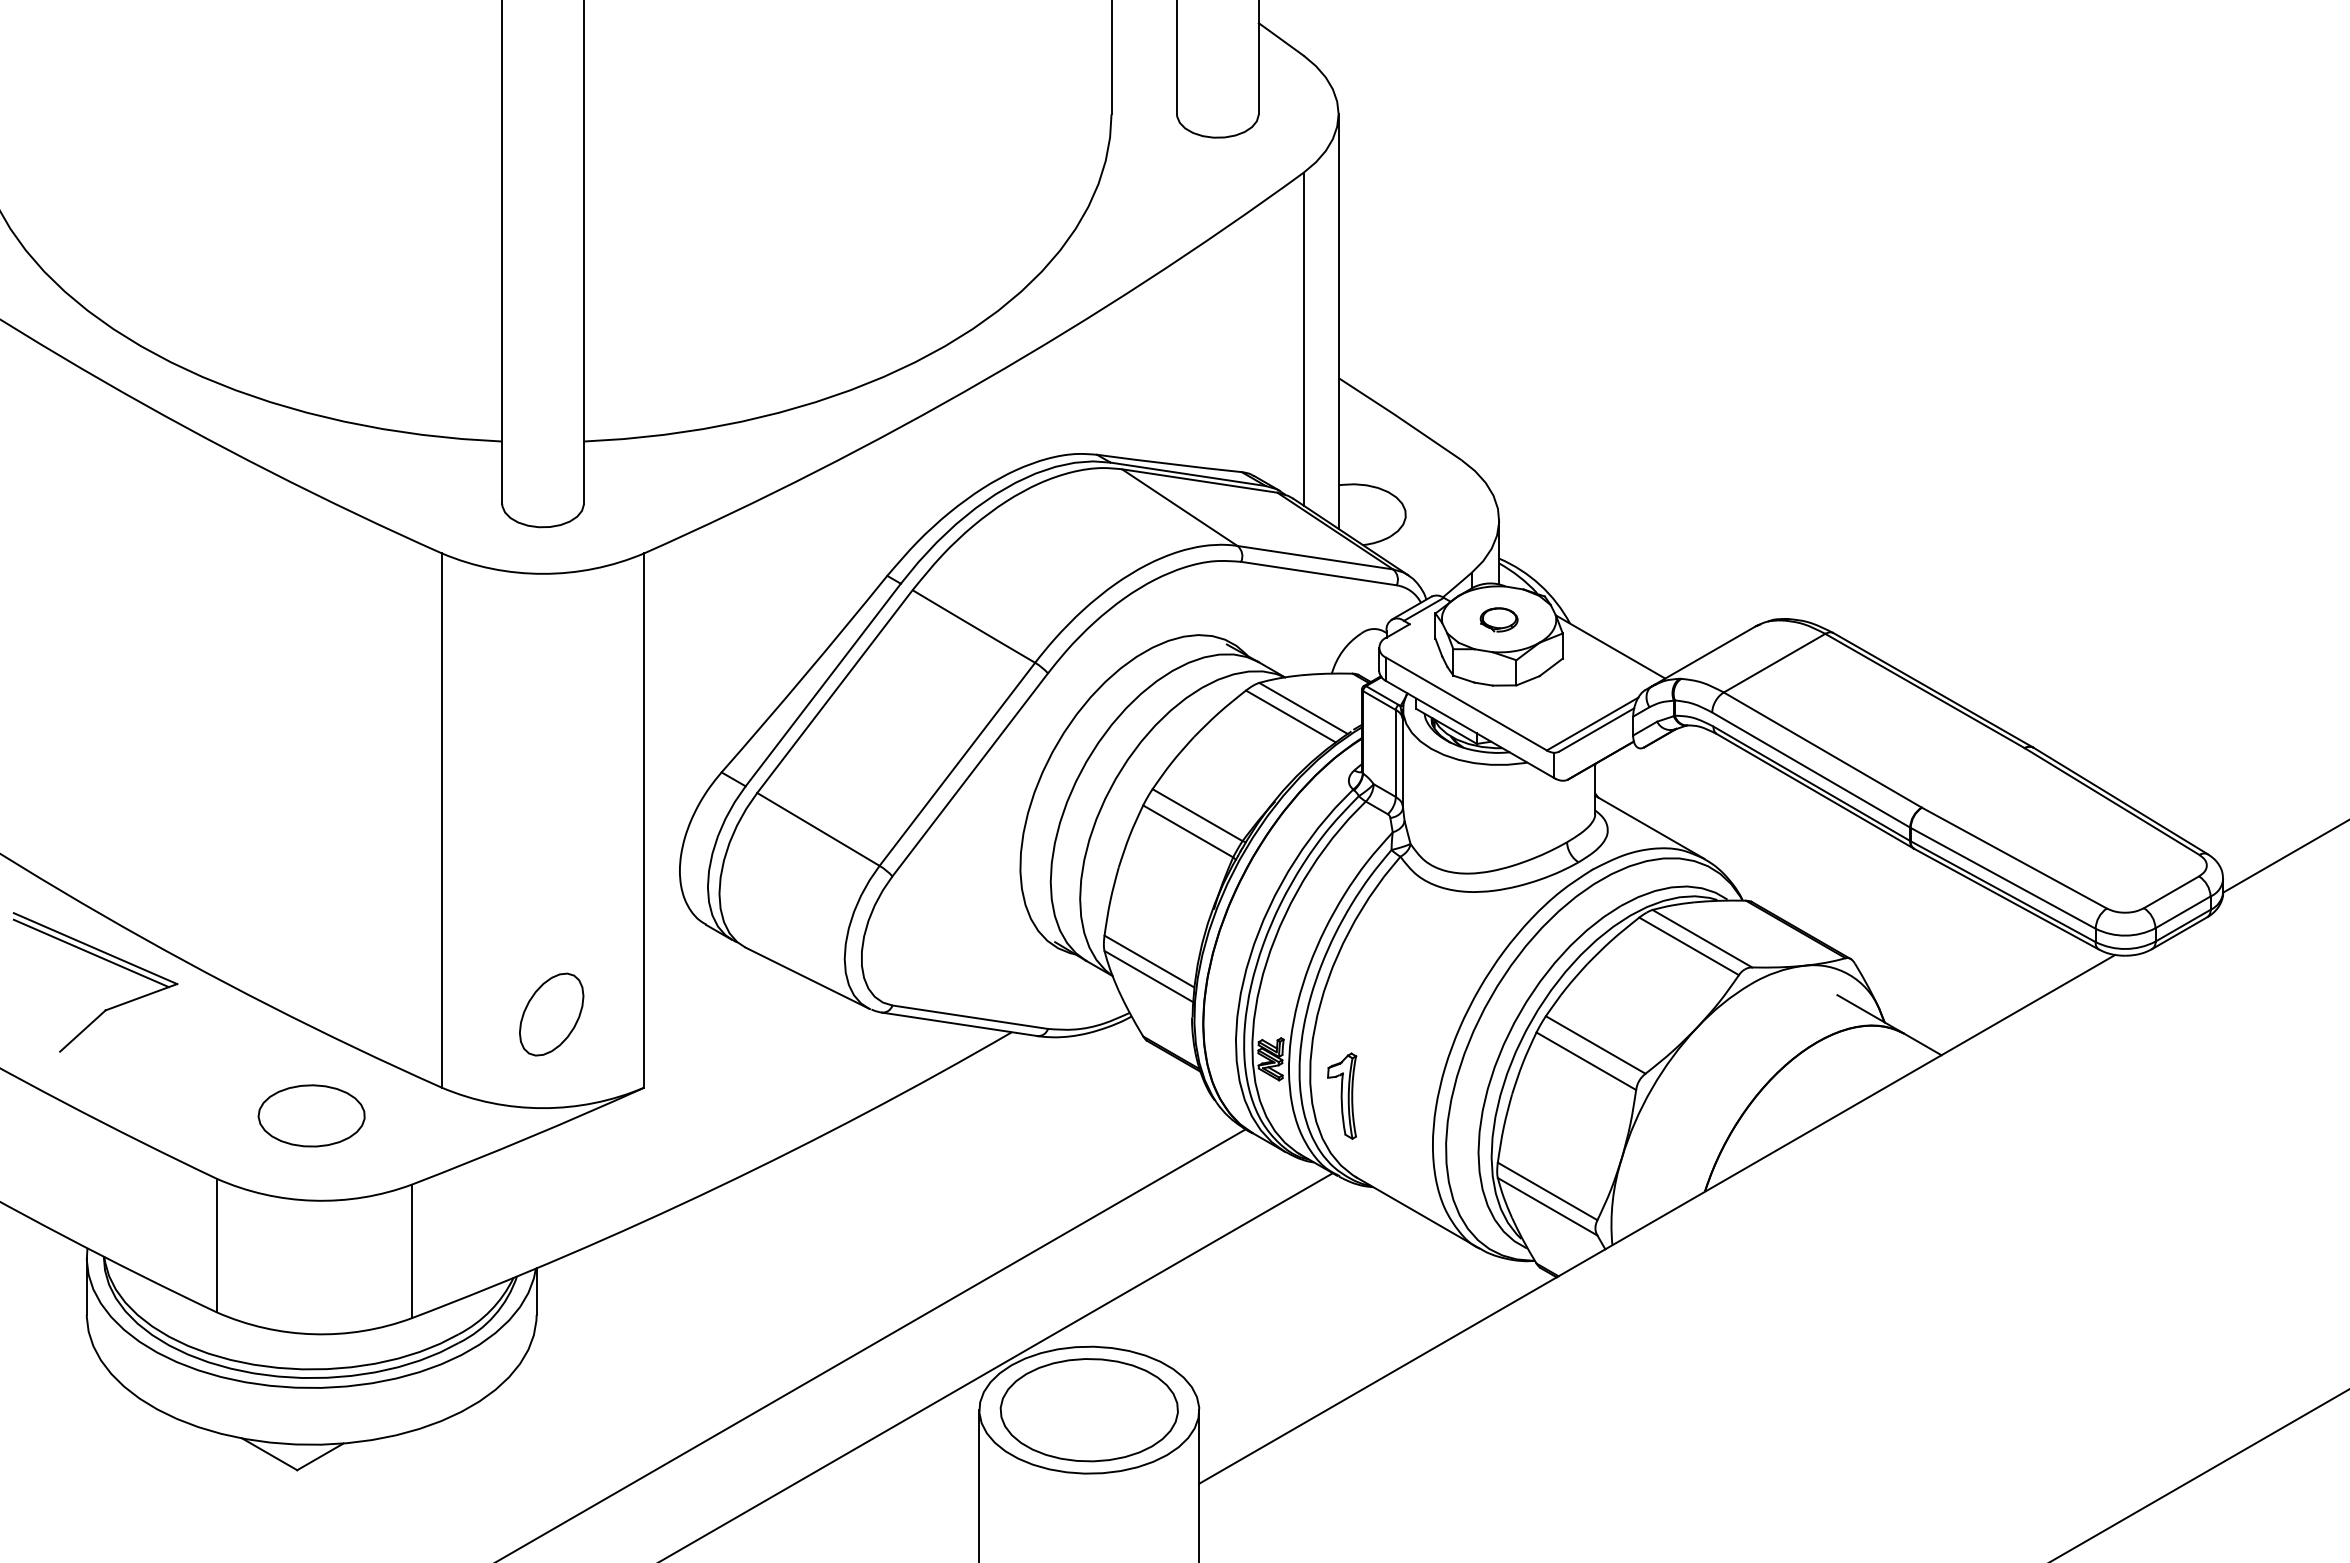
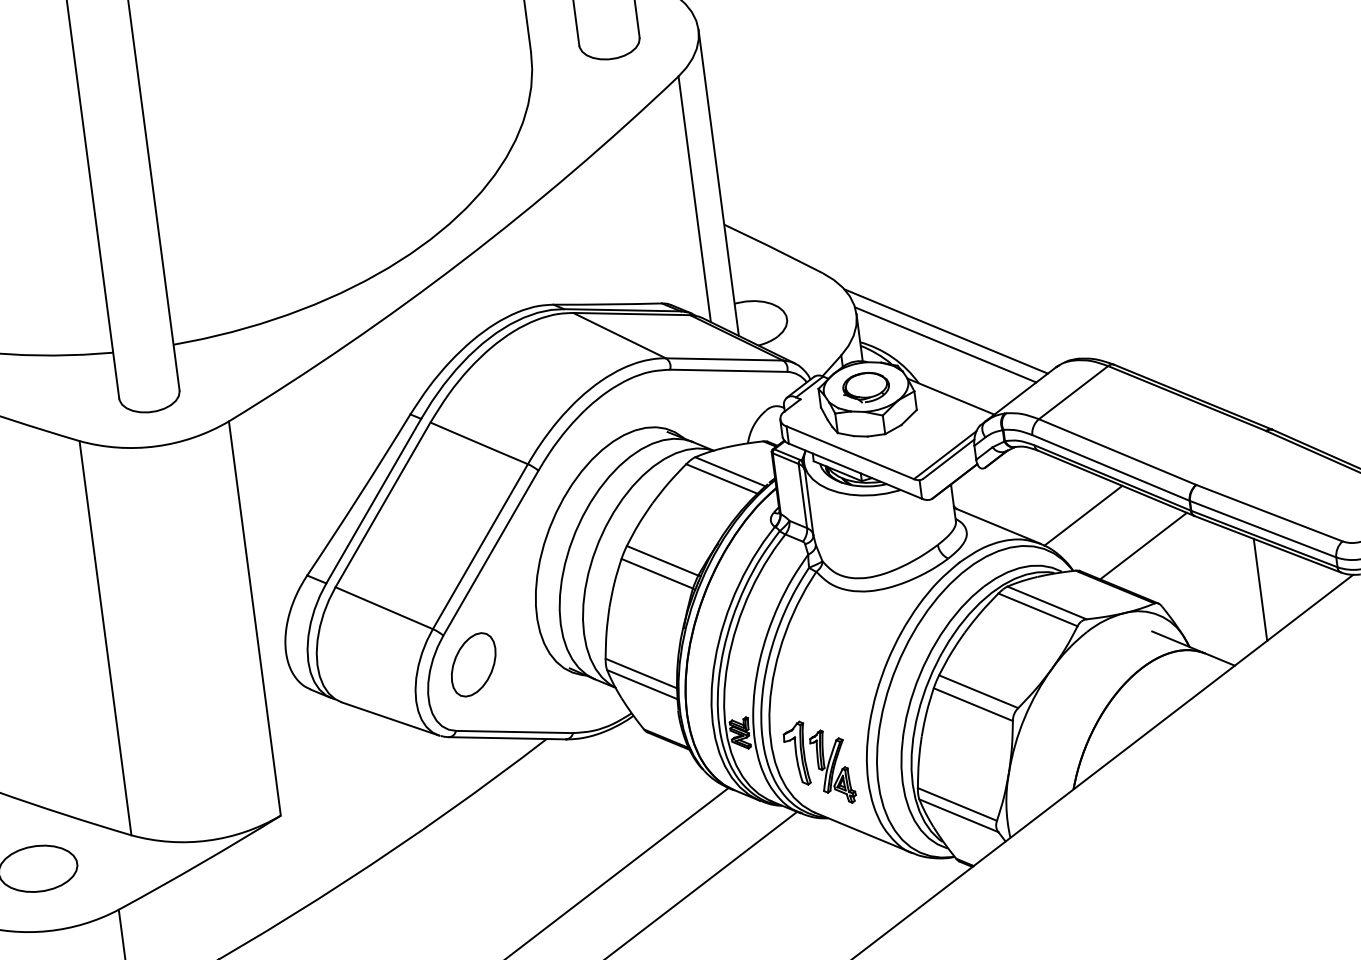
line: (1615, 559) -> (946, 331), added
line: (1612, 577) -> (945, 345), added
part: (1498, 619) -> (865, 387), size x1.67
line: (1765, 828) -> (1082, 515), added
line: (1840, 879) -> (1143, 545), added
line: (1989, 958) -> (1260, 589), added
part: (551, 1014) -> (473, 664), moved
part: (1388, 1119) -> (833, 766), added

